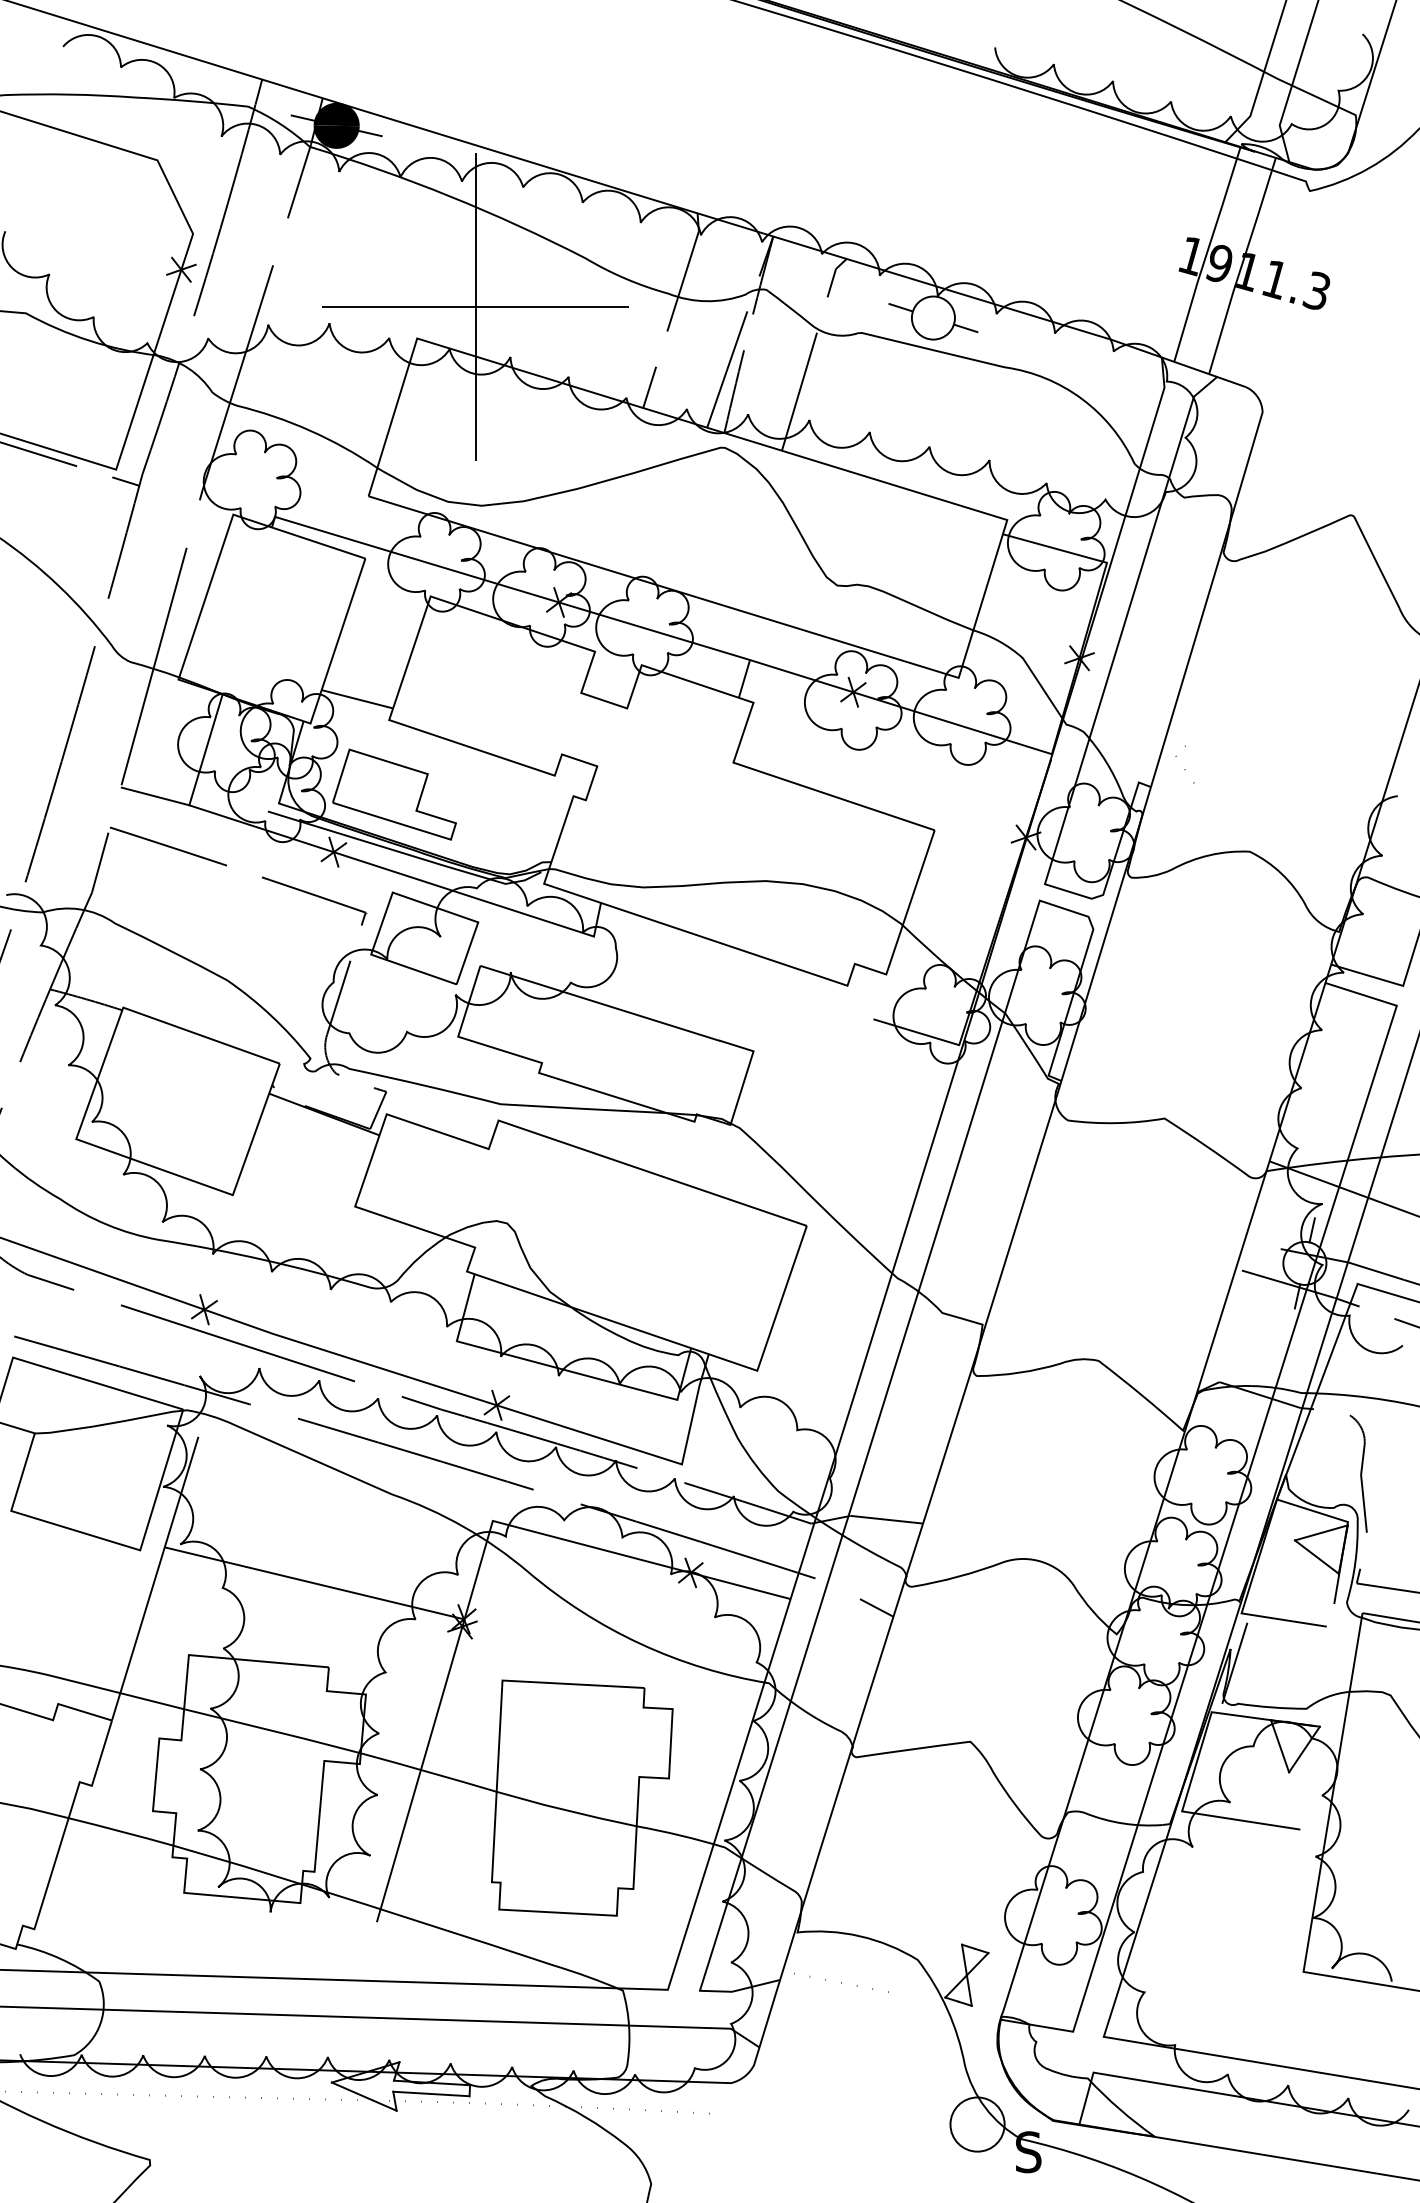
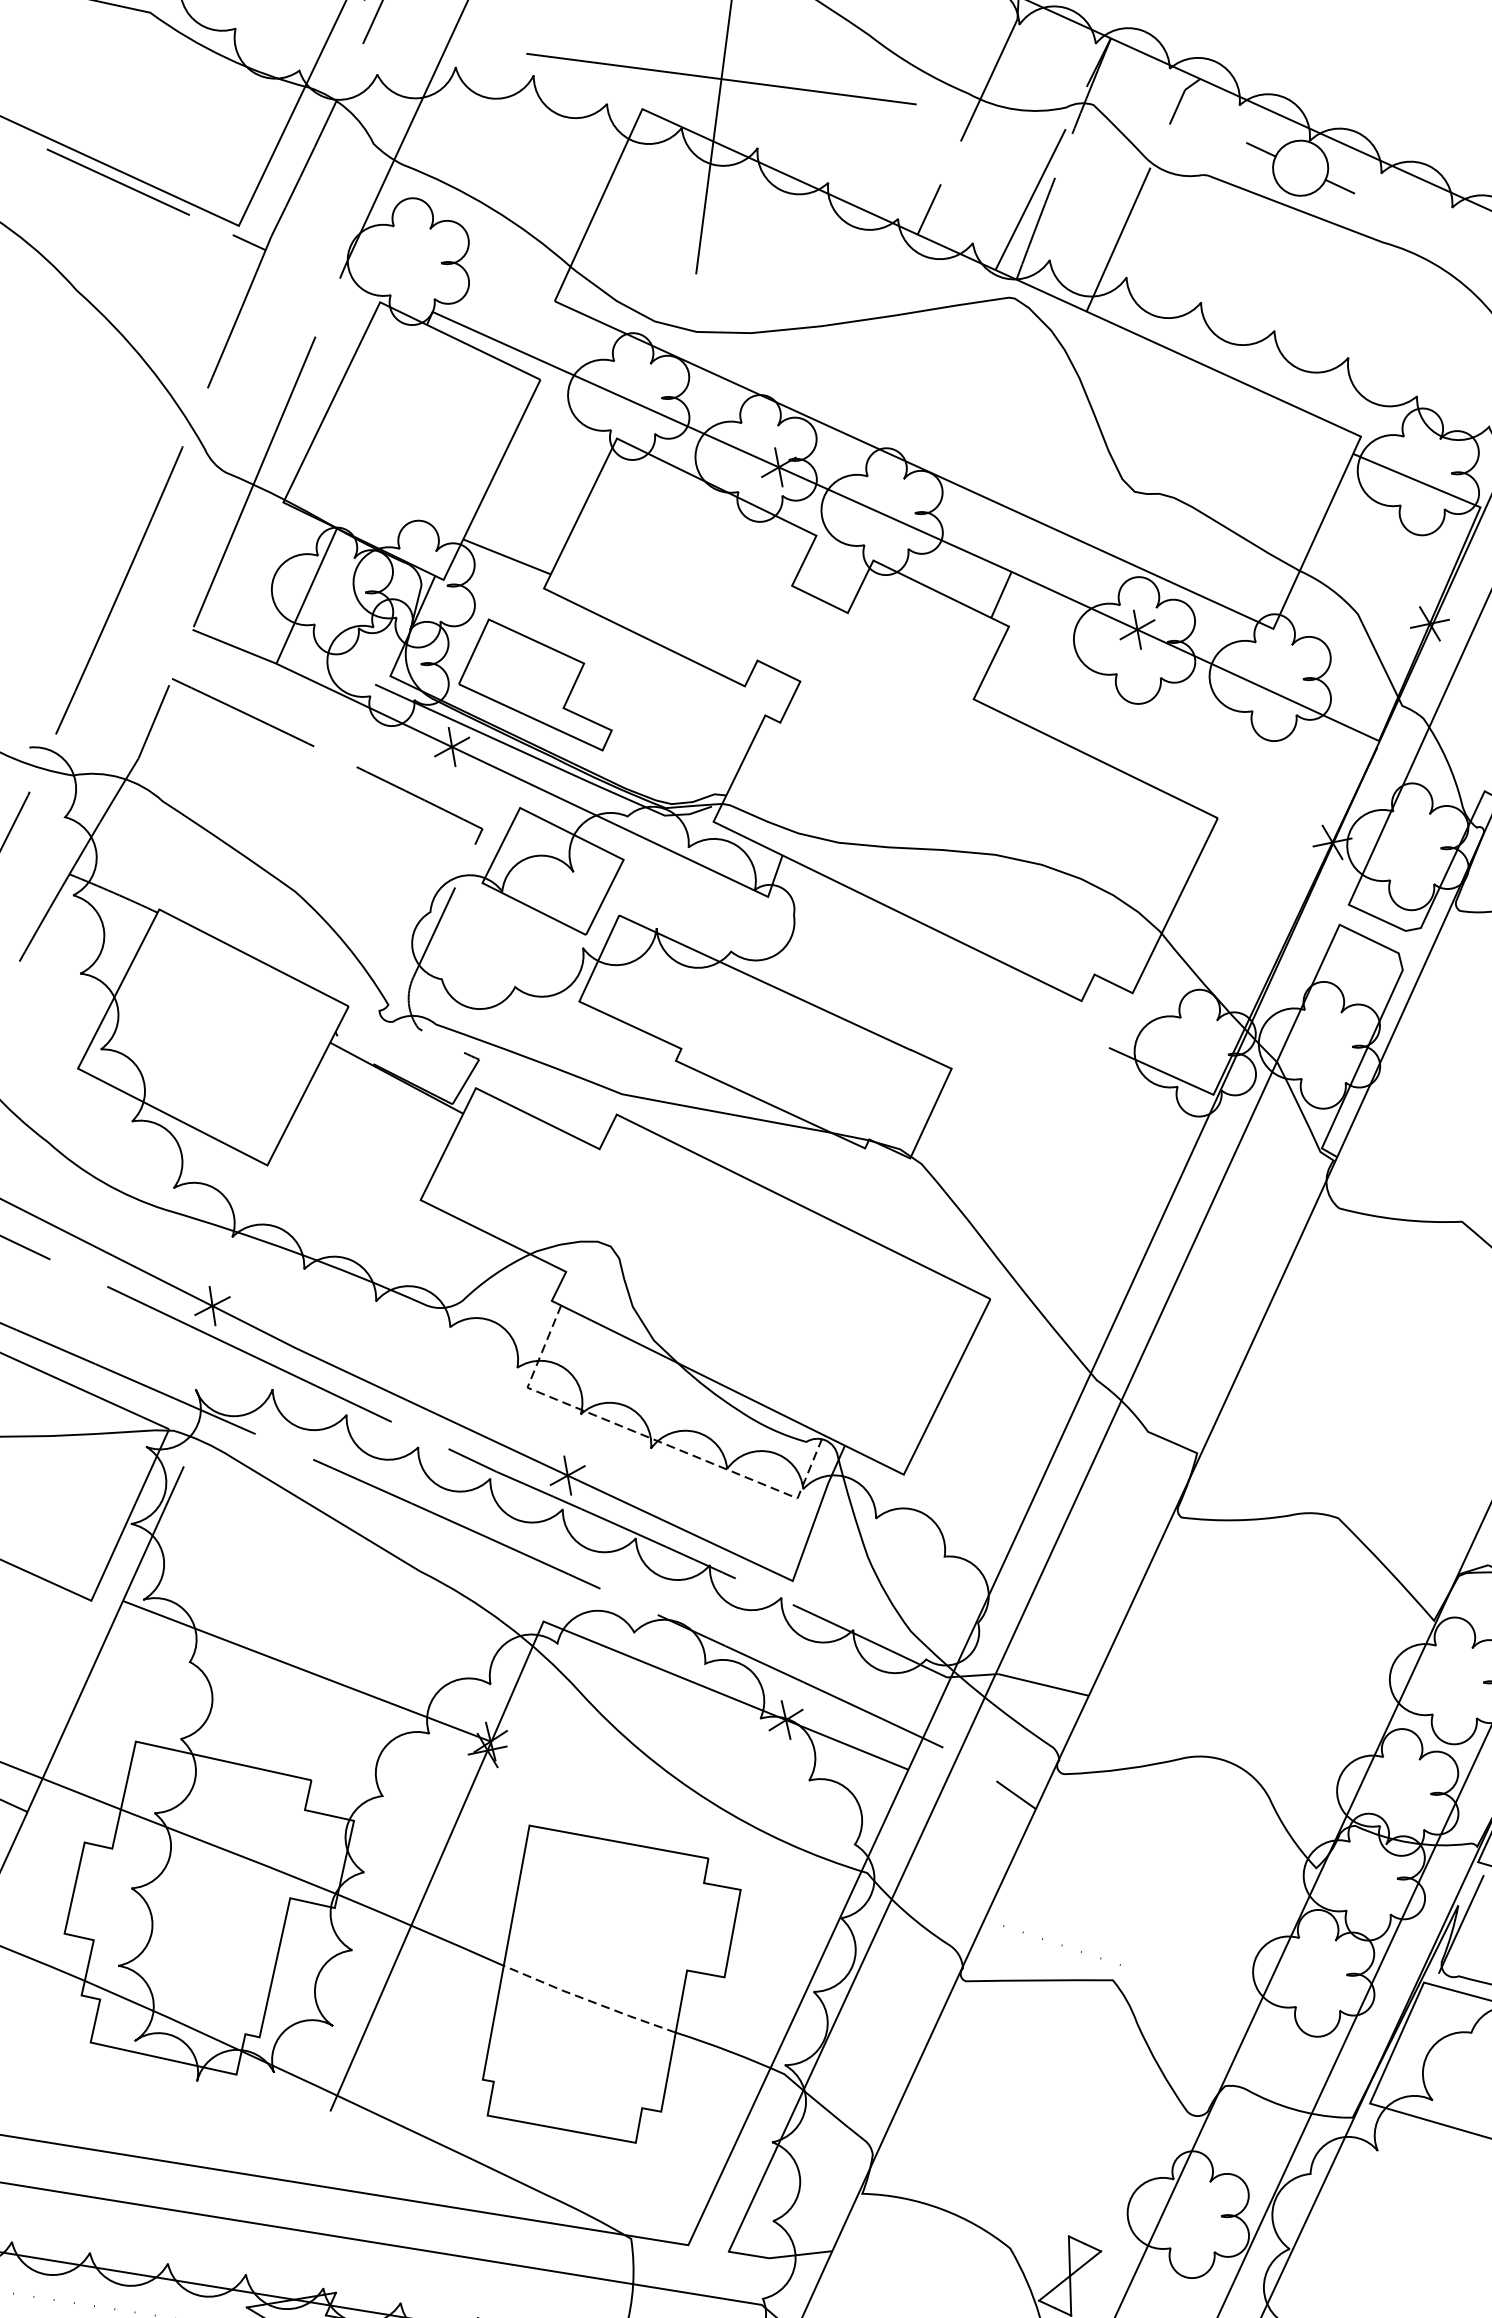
line: (559, 1368) -> (653, 1439), solid -> dashed
line: (566, 1810) -> (589, 2001), solid -> dashed
line: (841, 1982) -> (1062, 1945), moved

